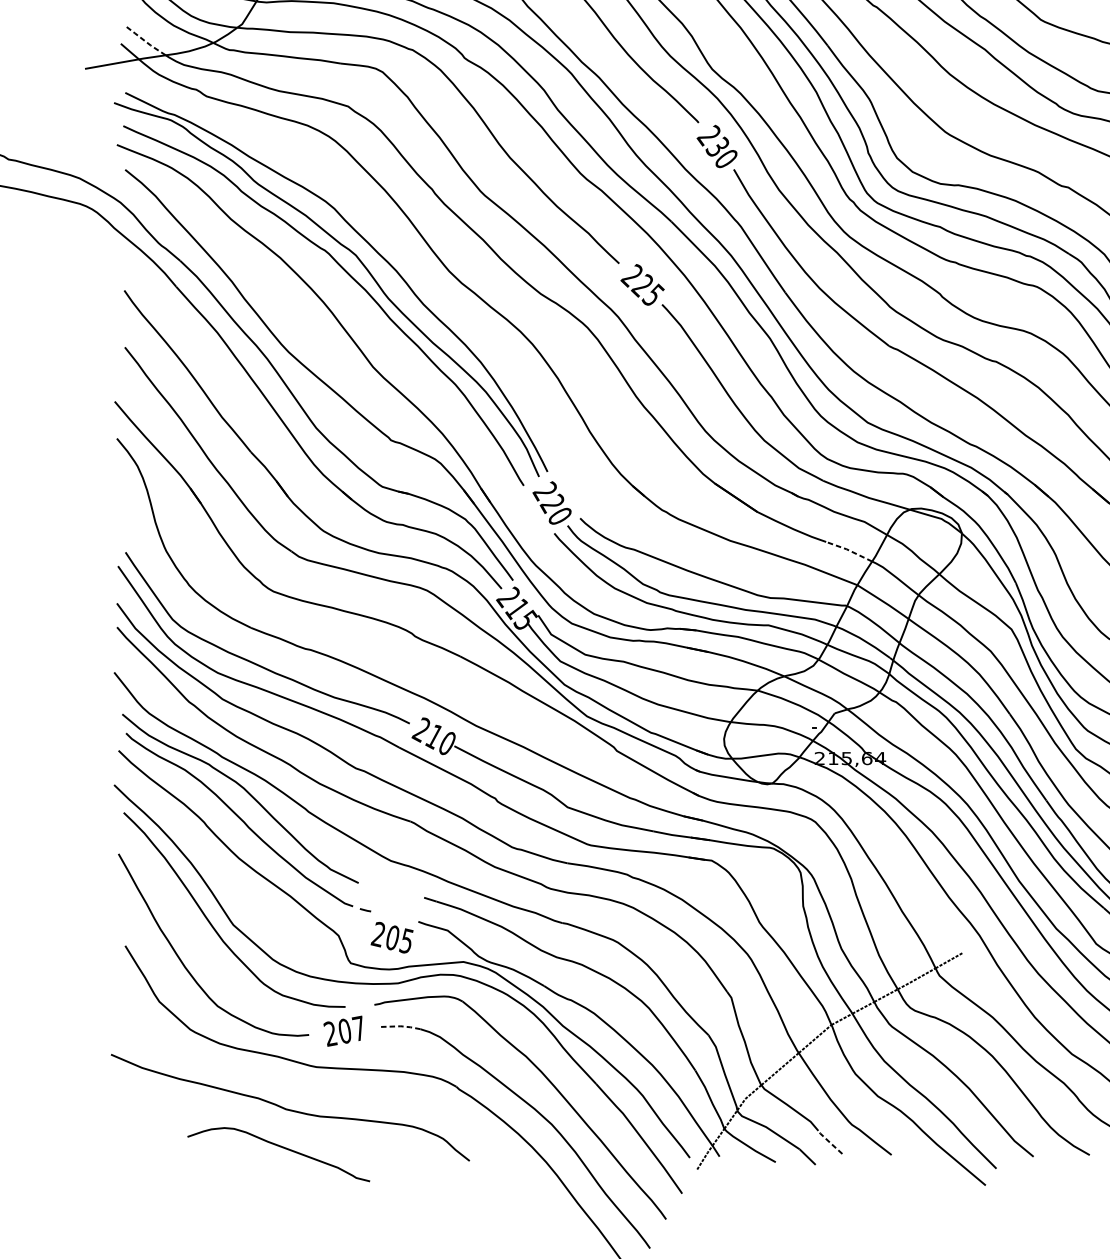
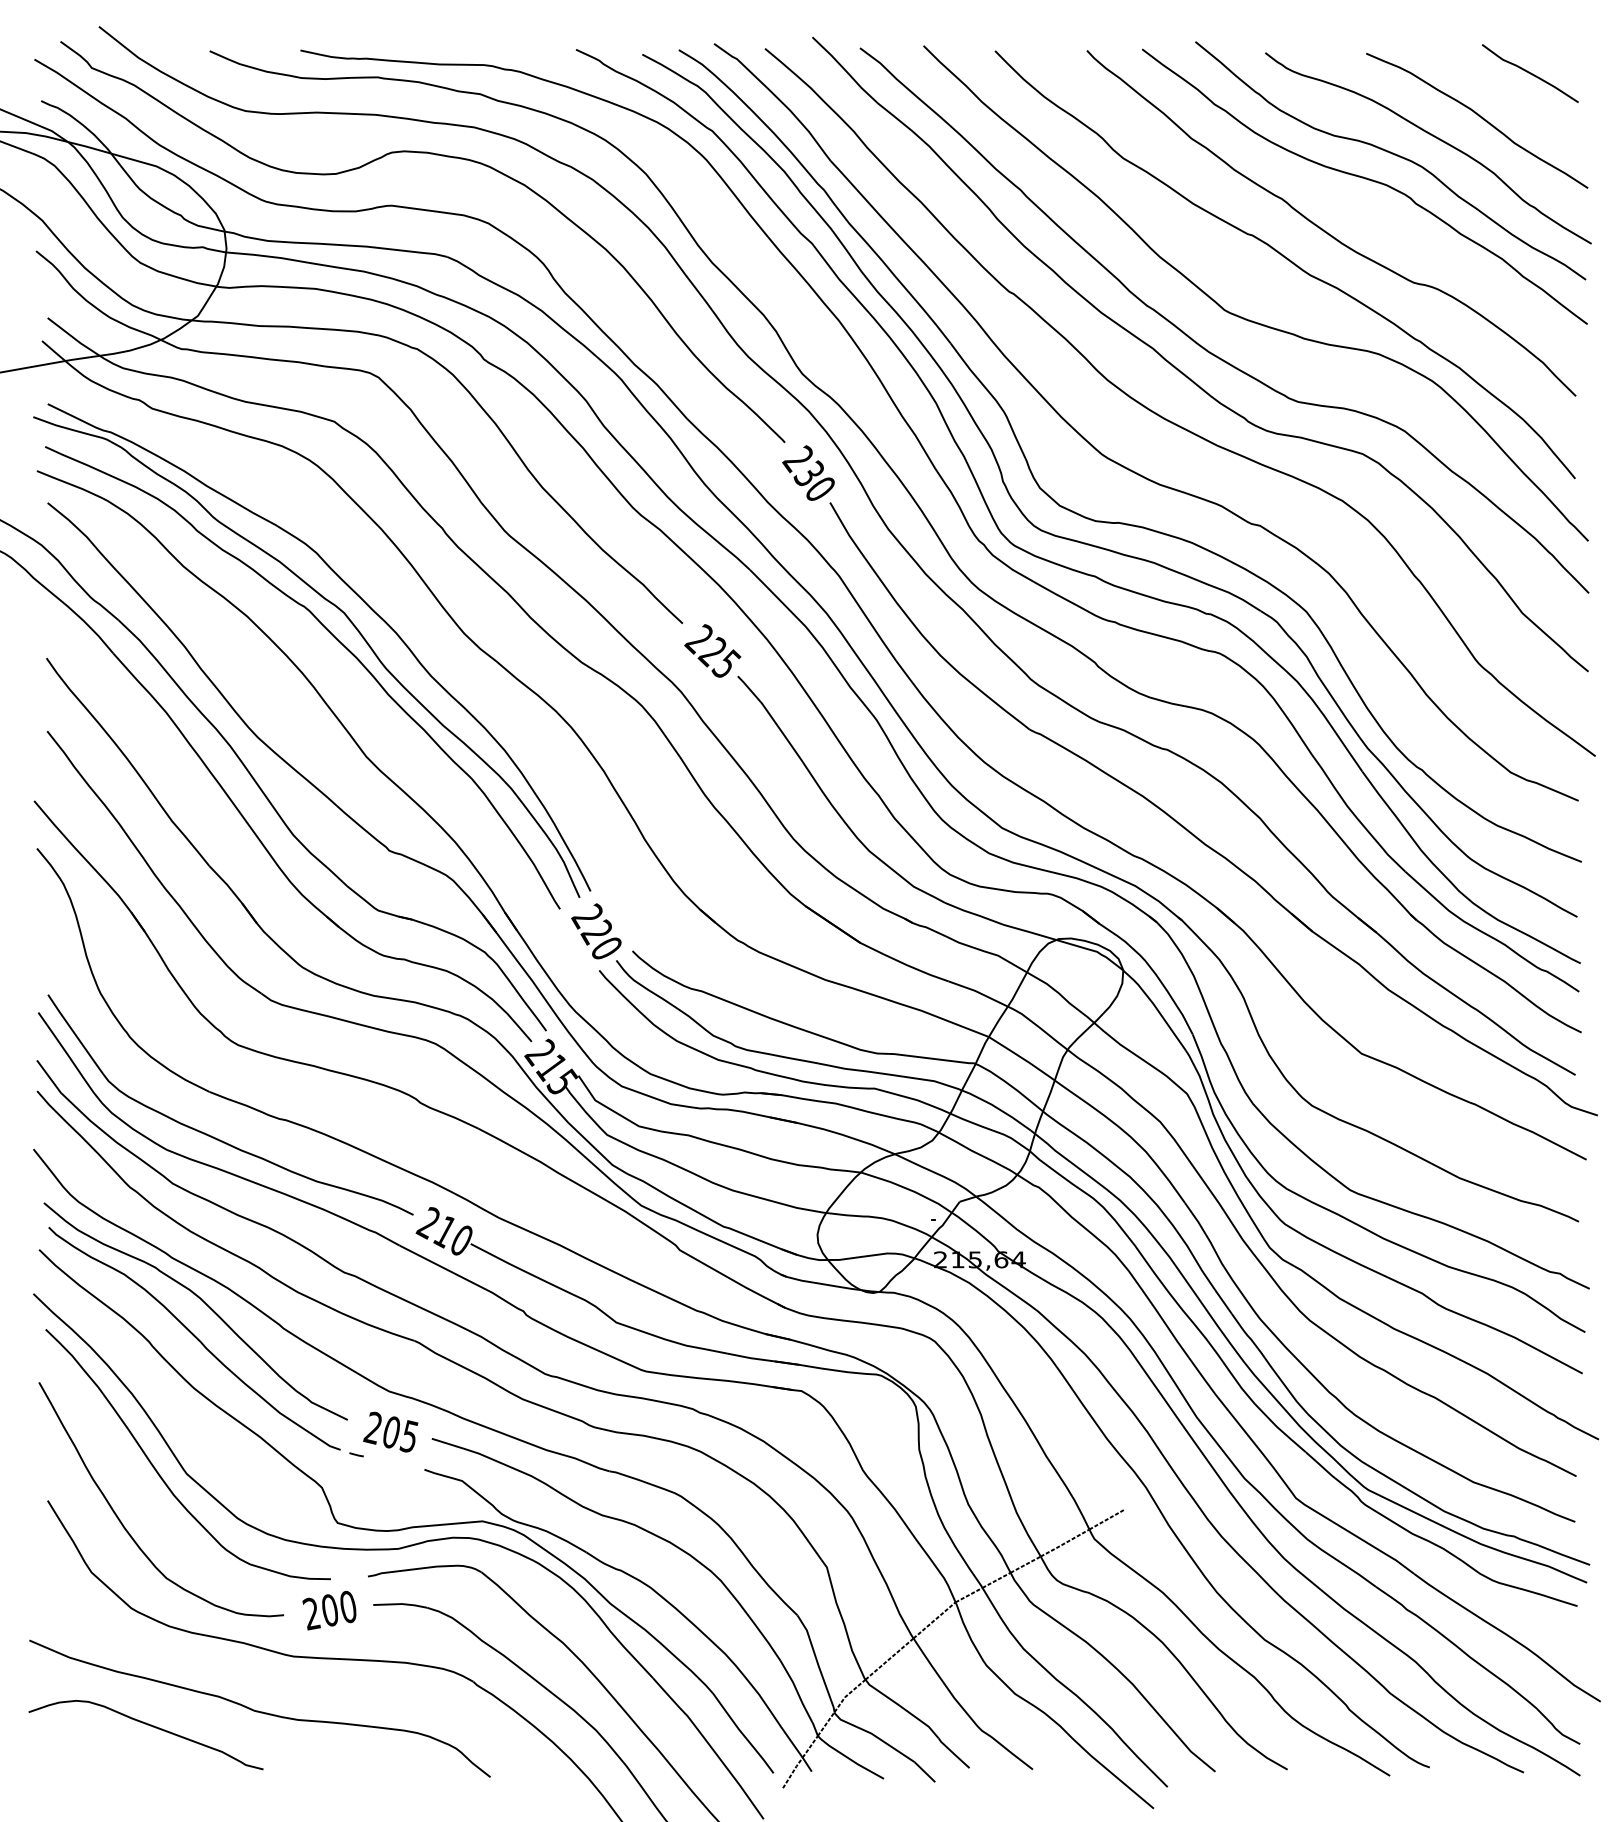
line: (145, 41) -> (73, 337), dashed -> solid
line: (848, 550) -> (977, 992), dashed -> solid
text: (391, 937) -> (390, 1431), moved
line: (400, 1026) -> (401, 1604), dashed -> solid
text: (358, 1028) -> (347, 1606), 207 -> 200
line: (829, 1142) -> (953, 1753), dashed -> solid
curve: (279, 1147) -> (147, 1725), moved

